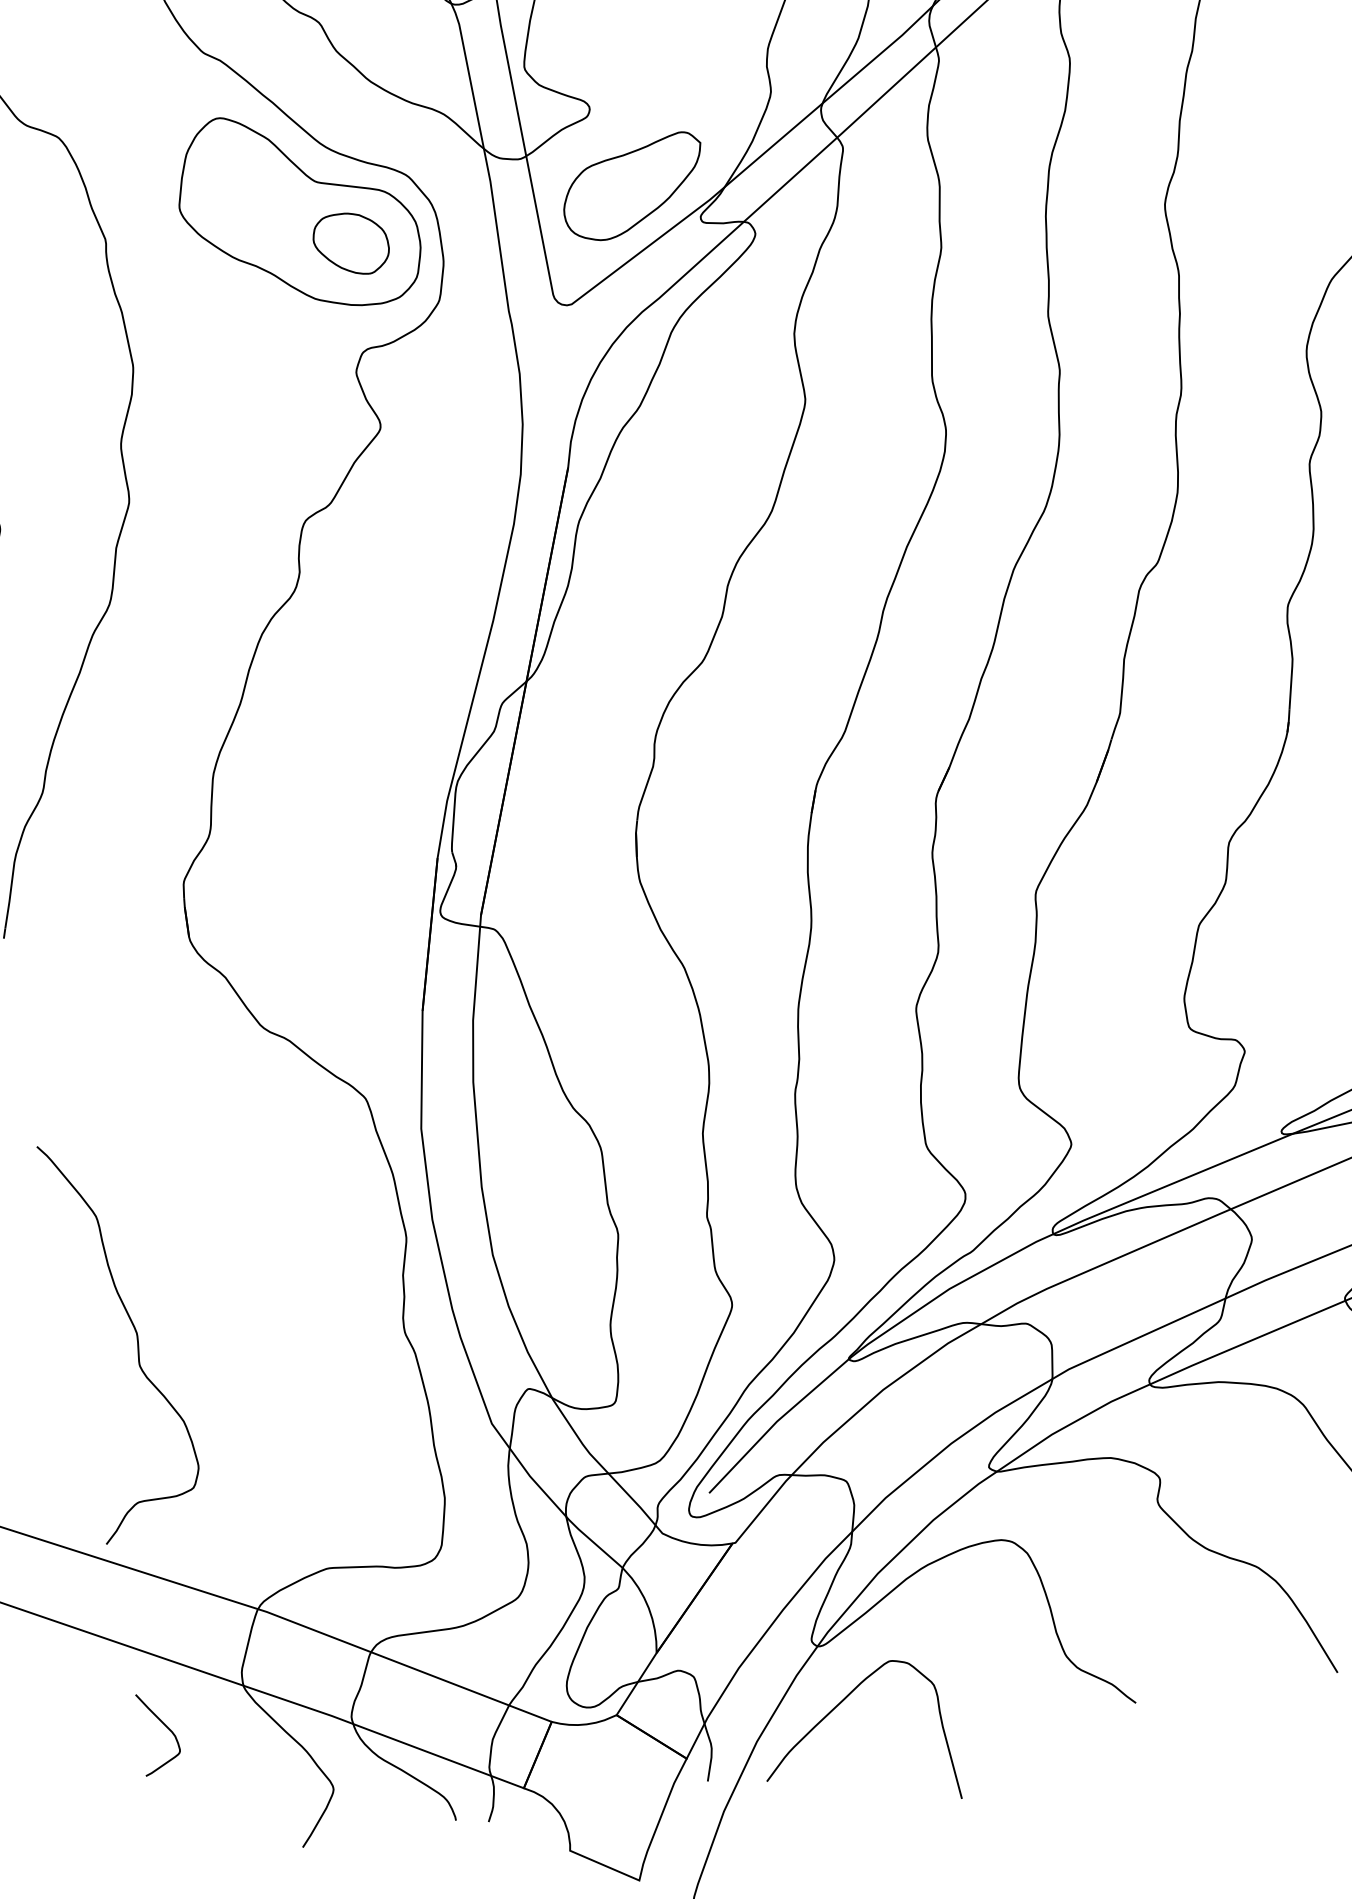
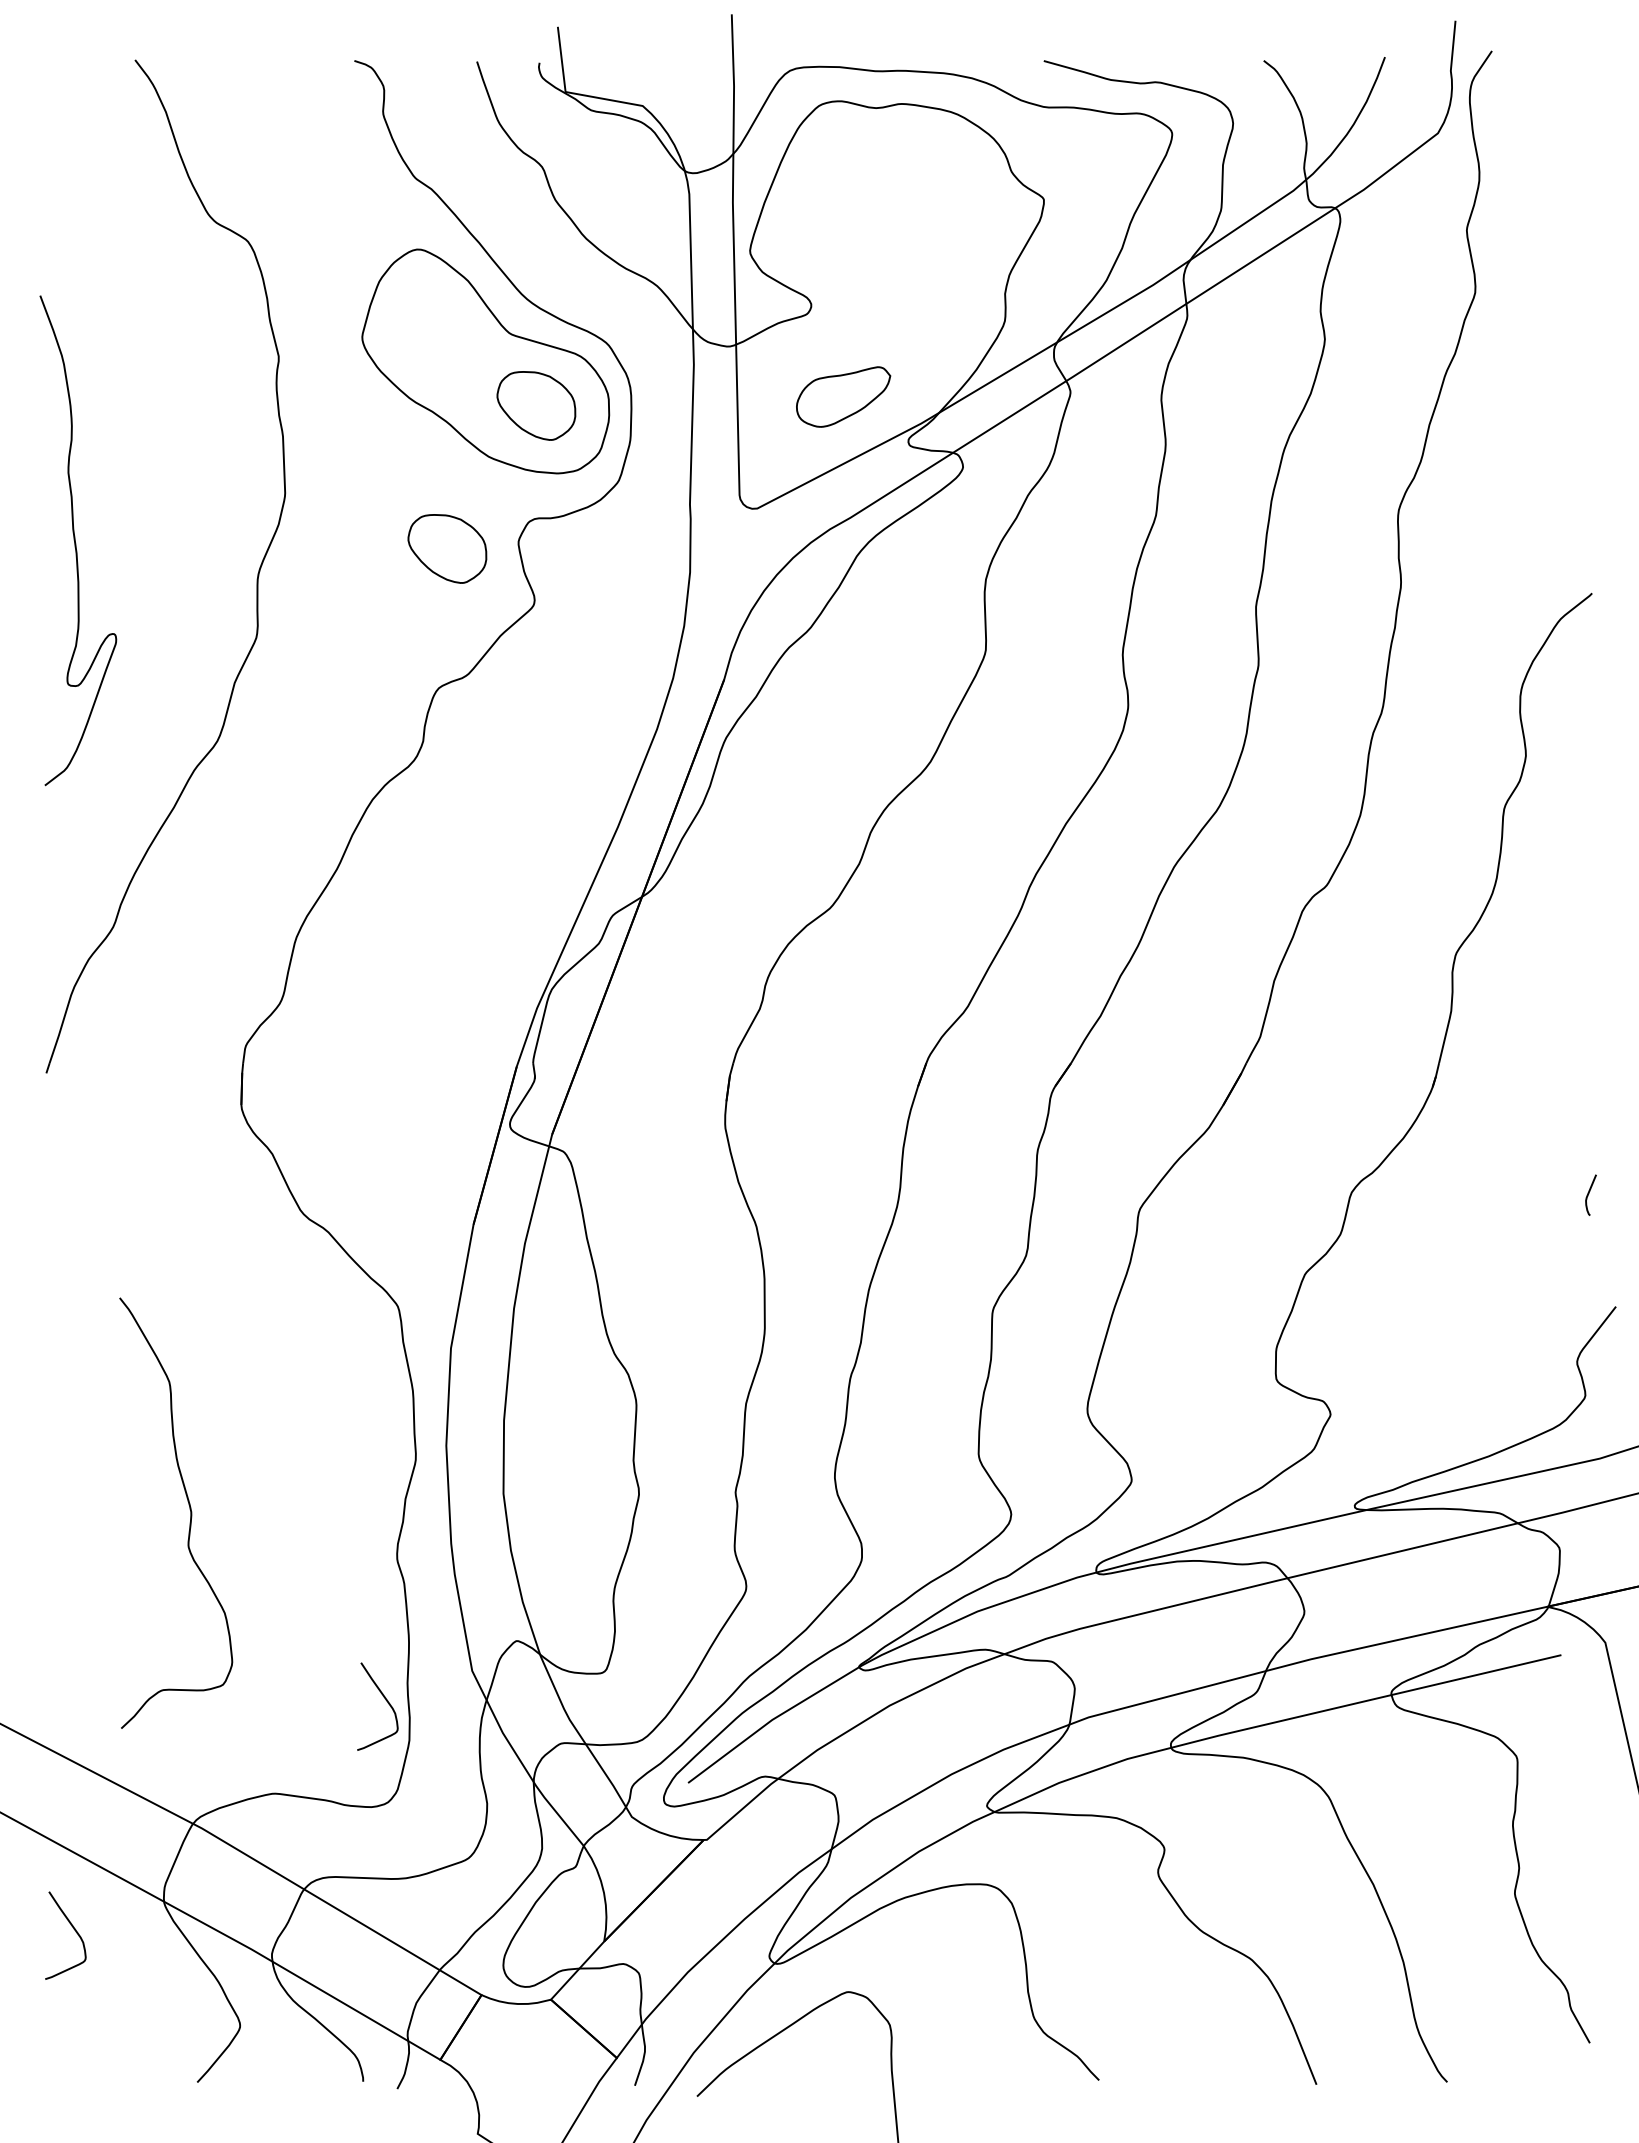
part: (633, 187) -> (843, 396), size x0.6
part: (291, 390) -> (447, 548), added
curve: (134, 1331) -> (189, 1509), moved
curve: (416, 1464) -> (385, 1700), added

